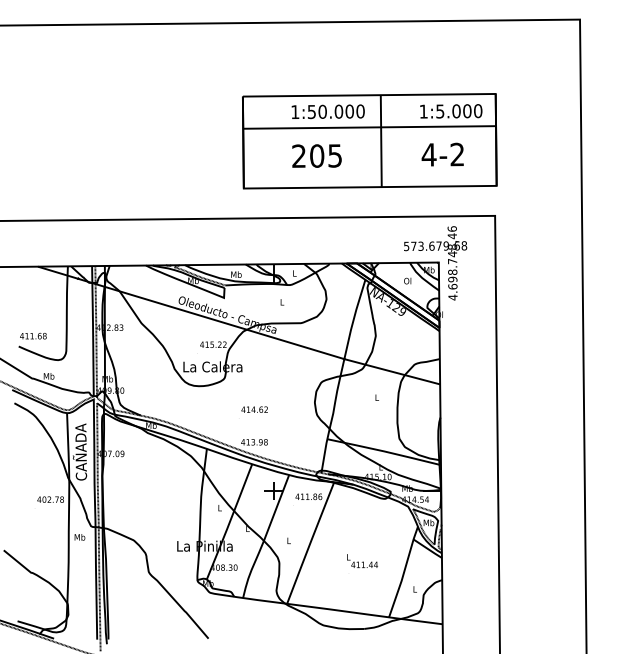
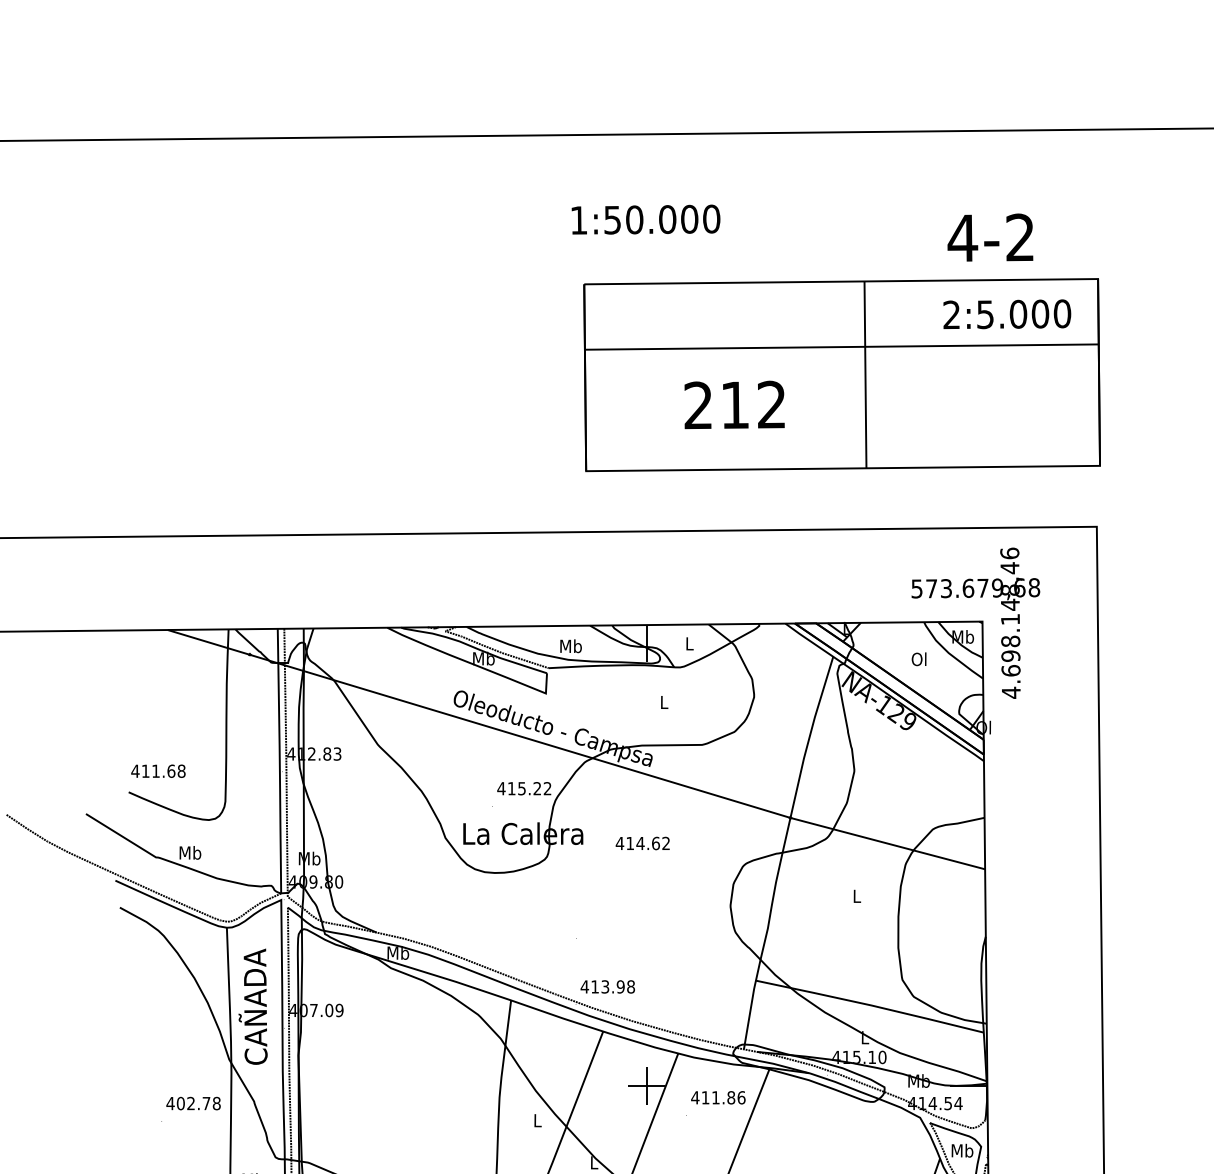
text: (327, 111) -> (644, 219), moved
text: (423, 111) -> (951, 314), 1:5.000 -> 2:5.000
text: (442, 154) -> (989, 237), moved
text: (325, 155) -> (752, 404), 205 -> 212
text: (452, 261) -> (1010, 619), 4.698.748,46 -> 4.698.148,46
text: (254, 409) -> (642, 843), moved

